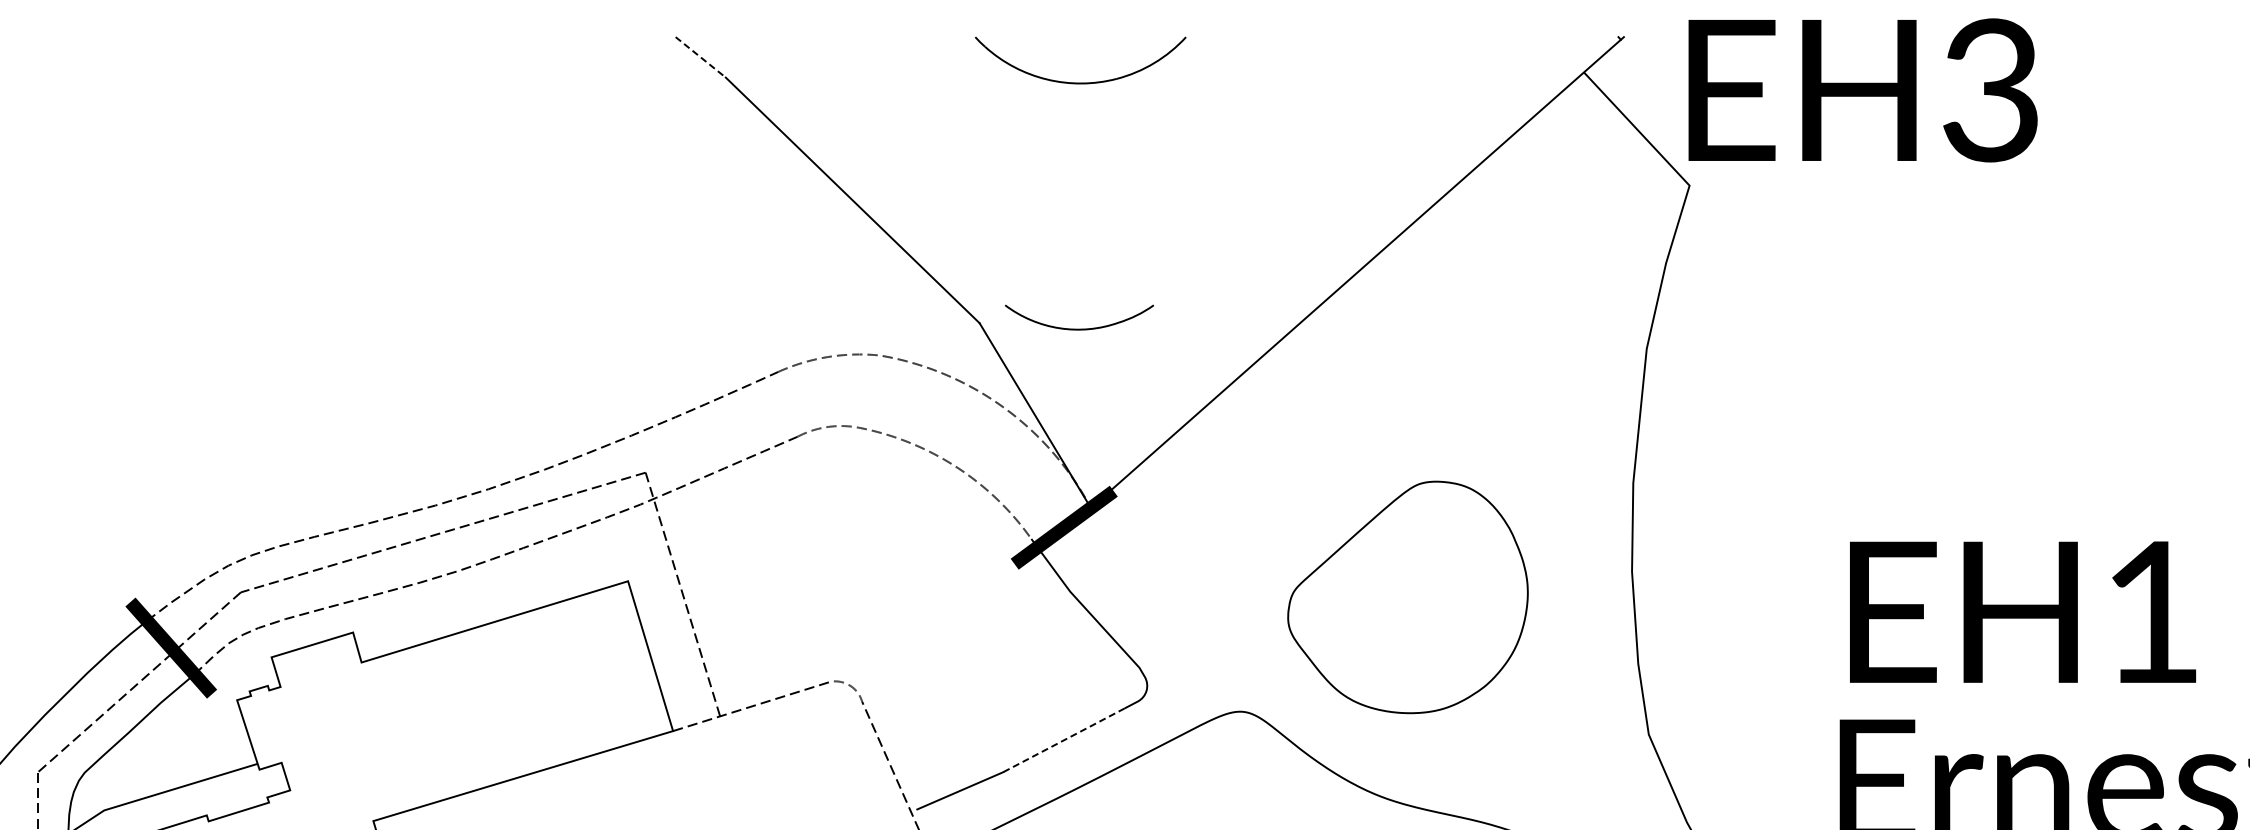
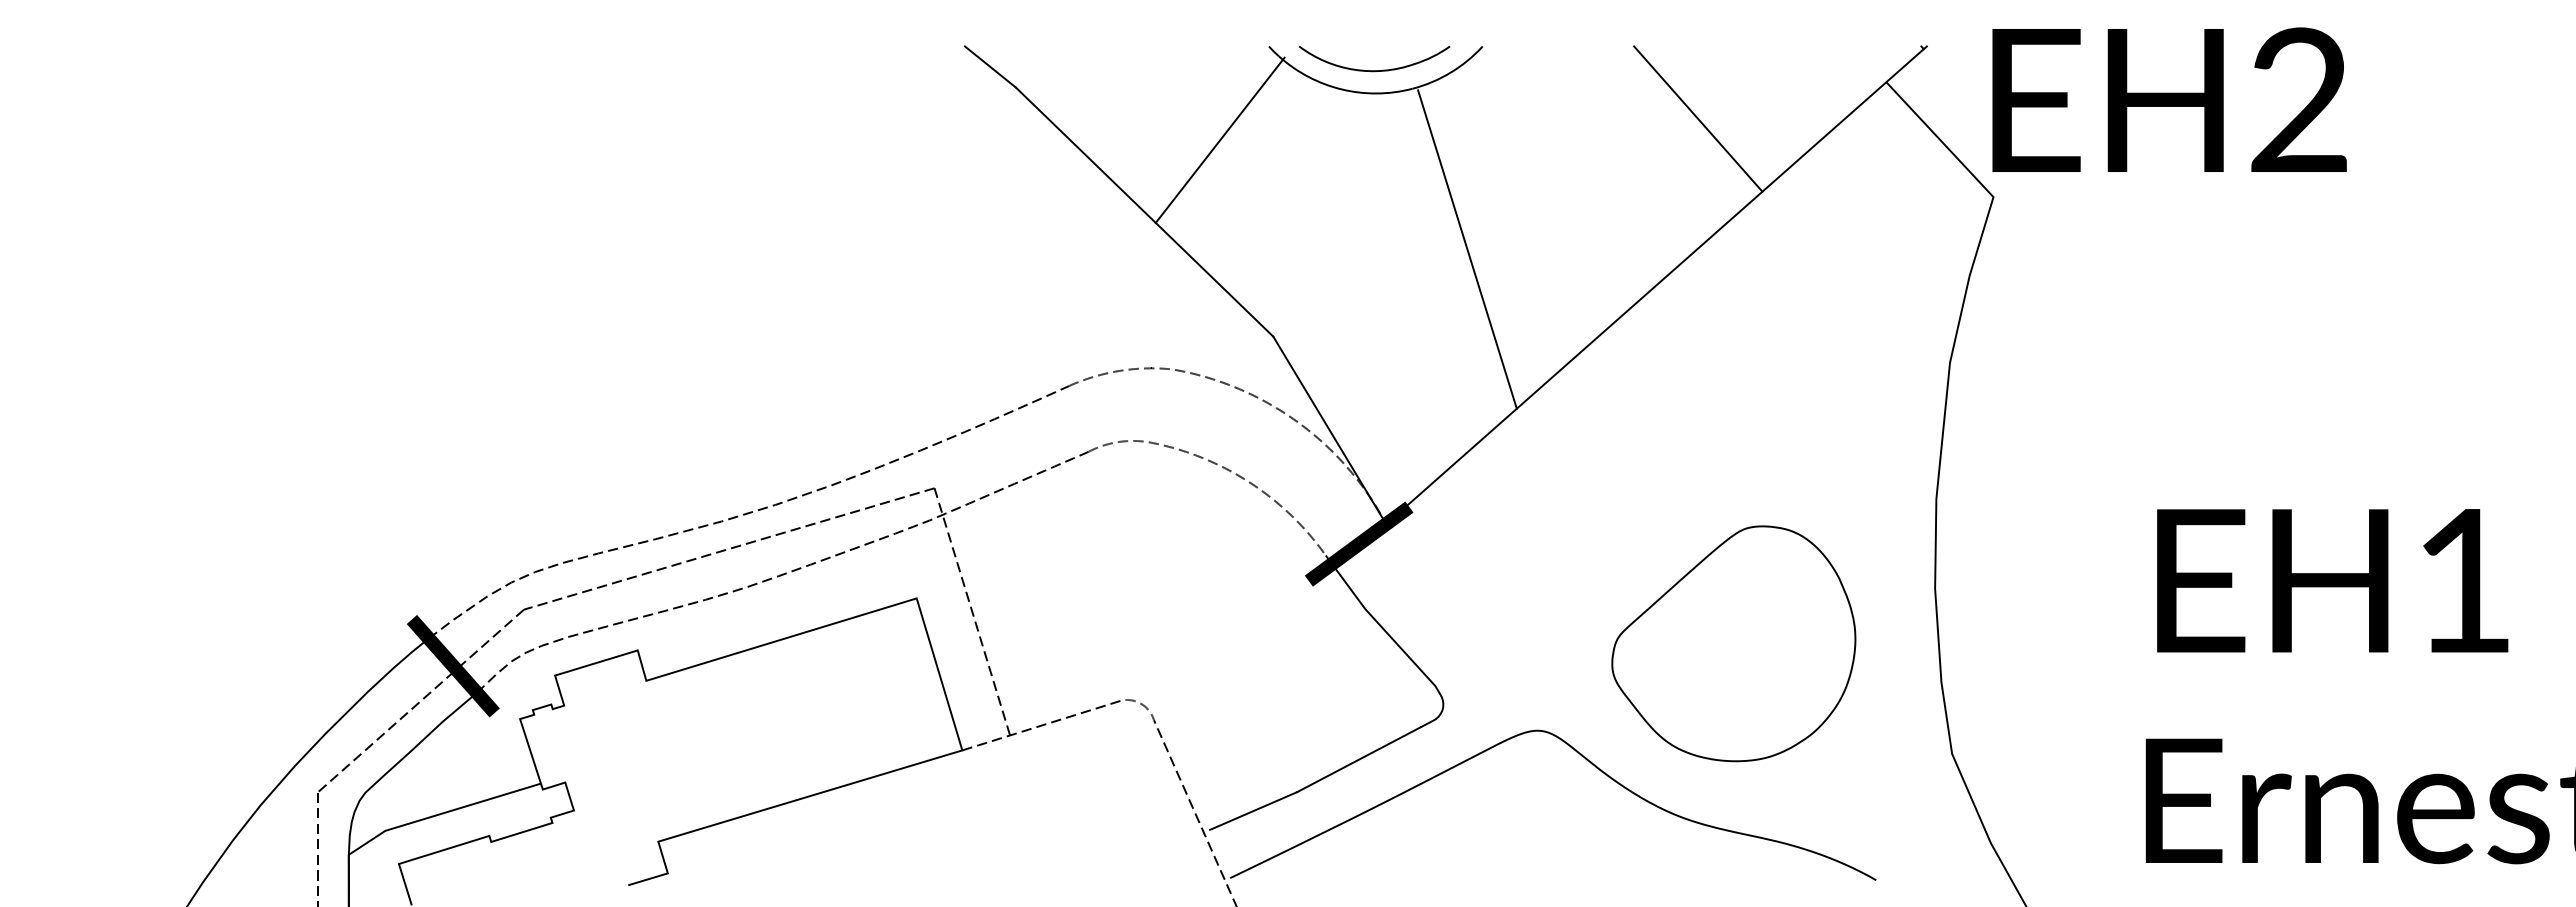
line: (700, 56) -> (990, 66), dashed -> solid
text: (1990, 90) -> (2298, 100), EH3 -> EH2
line: (1398, 108) -> (1698, 118), added
line: (926, 128) -> (1219, 139), added
line: (1171, 237) -> (1467, 249), added
curve: (1079, 328) -> (1374, 70), moved
part: (1407, 597) -> (1733, 643), moved
text: (2022, 611) -> (2332, 580), moved
line: (1063, 740) -> (1358, 759), dashed -> solid

